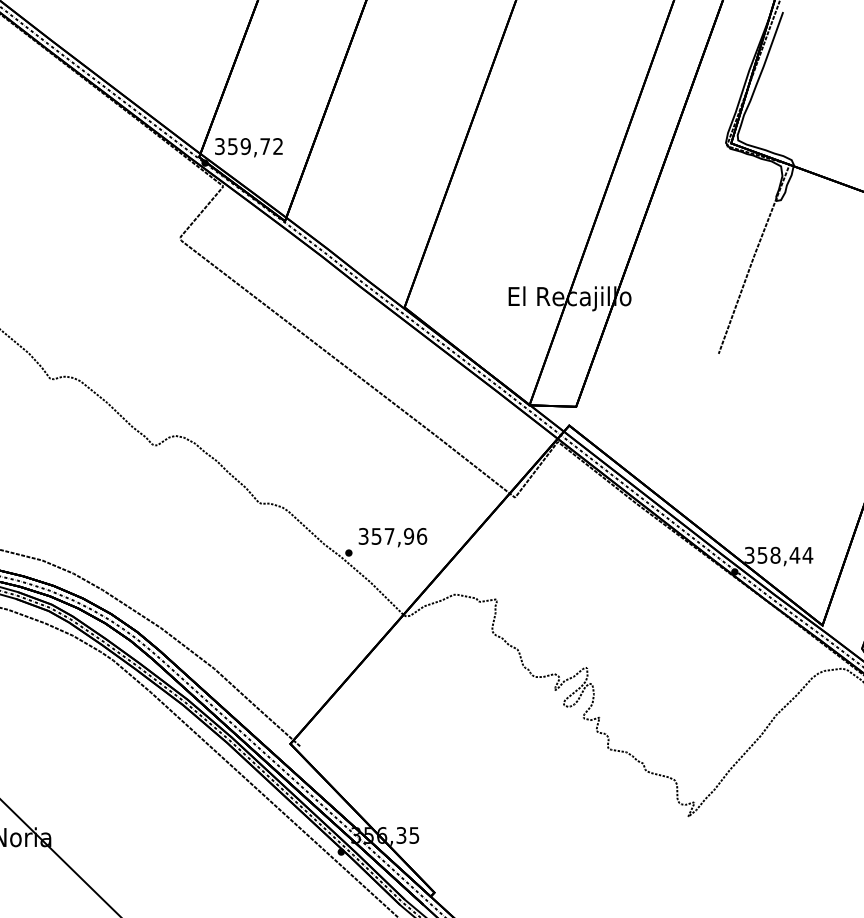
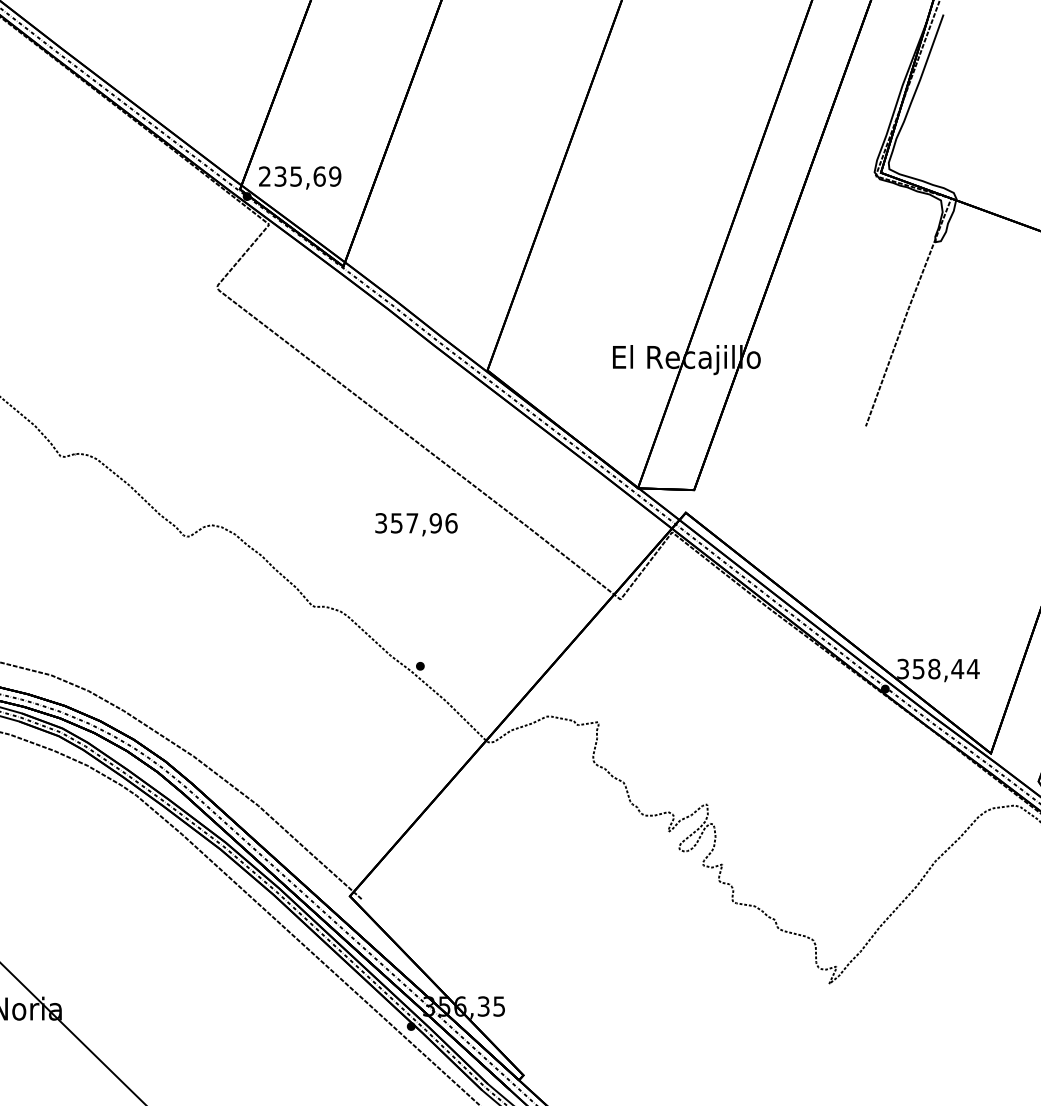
text: (249, 146) -> (300, 176), 359,72 -> 235,69
text: (392, 537) -> (416, 524), moved

